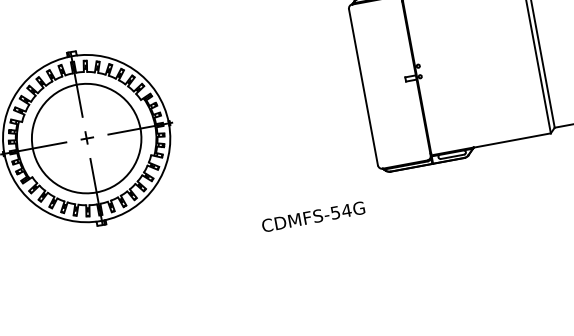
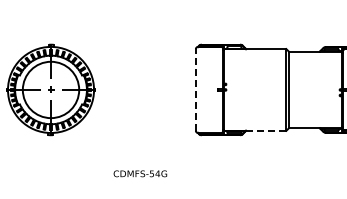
line: (362, 86) -> (195, 89), solid -> dashed
line: (512, 139) -> (266, 130), solid -> dashed
text: (313, 216) -> (140, 173), moved

